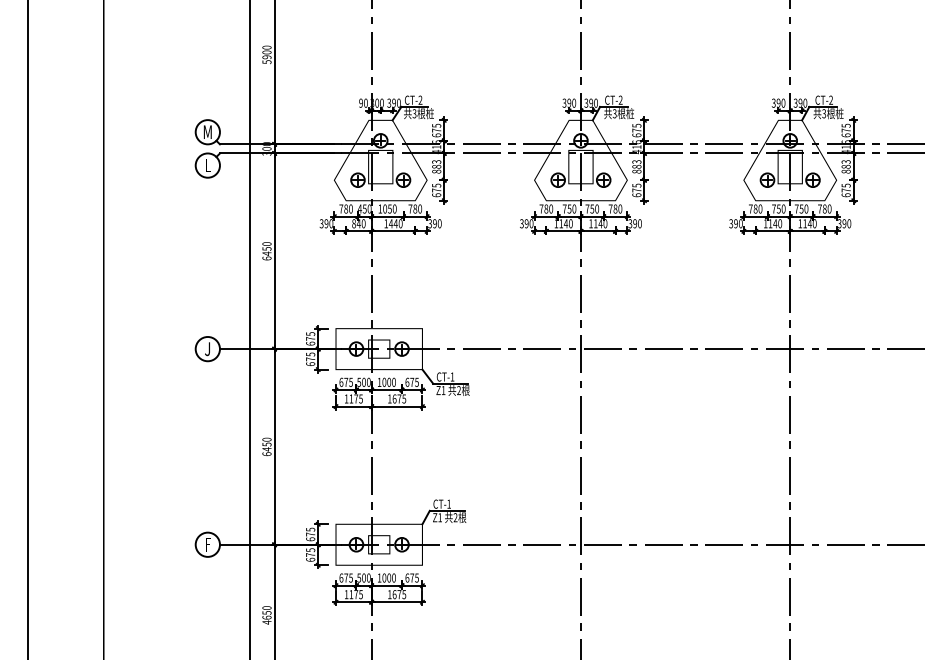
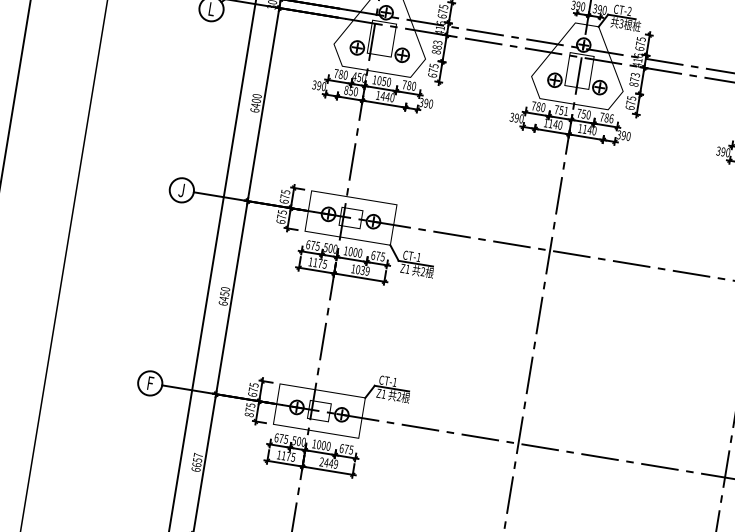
text: (636, 166) -> (634, 79), 883 -> 873
text: (574, 208) -> (566, 110), 750 -> 751
text: (620, 208) -> (611, 118), 780 -> 786
text: (358, 223) -> (350, 90), 840 -> 850
text: (266, 248) -> (256, 100), 6450 -> 6400
text: (399, 398) -> (363, 270), 1675 -> 1039
text: (310, 559) -> (249, 414), 675 -> 875
text: (396, 594) -> (328, 462), 1675 -> 2449
text: (266, 615) -> (196, 462), 4650 -> 6657

